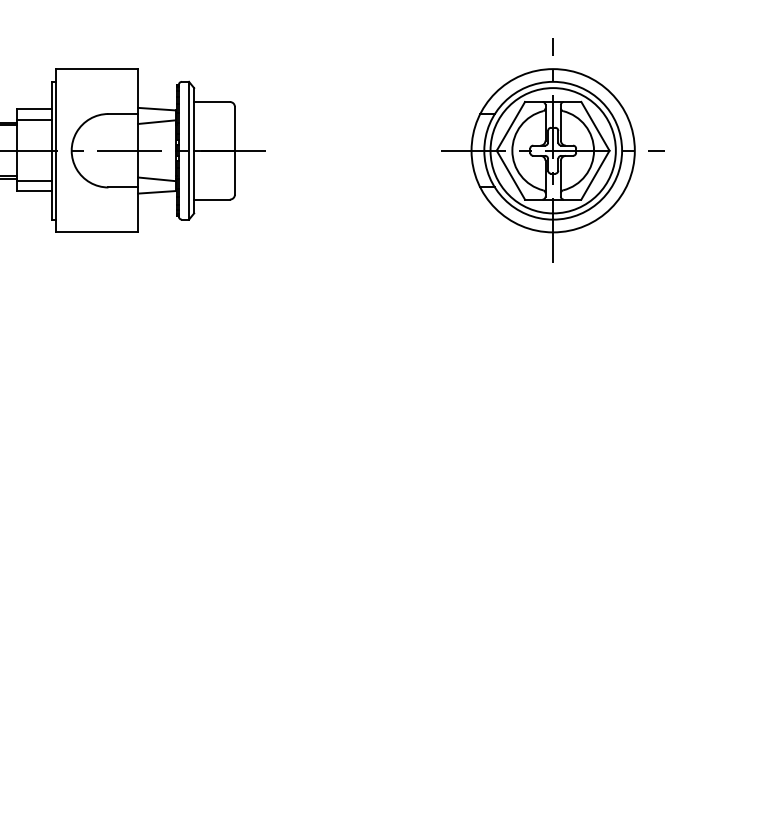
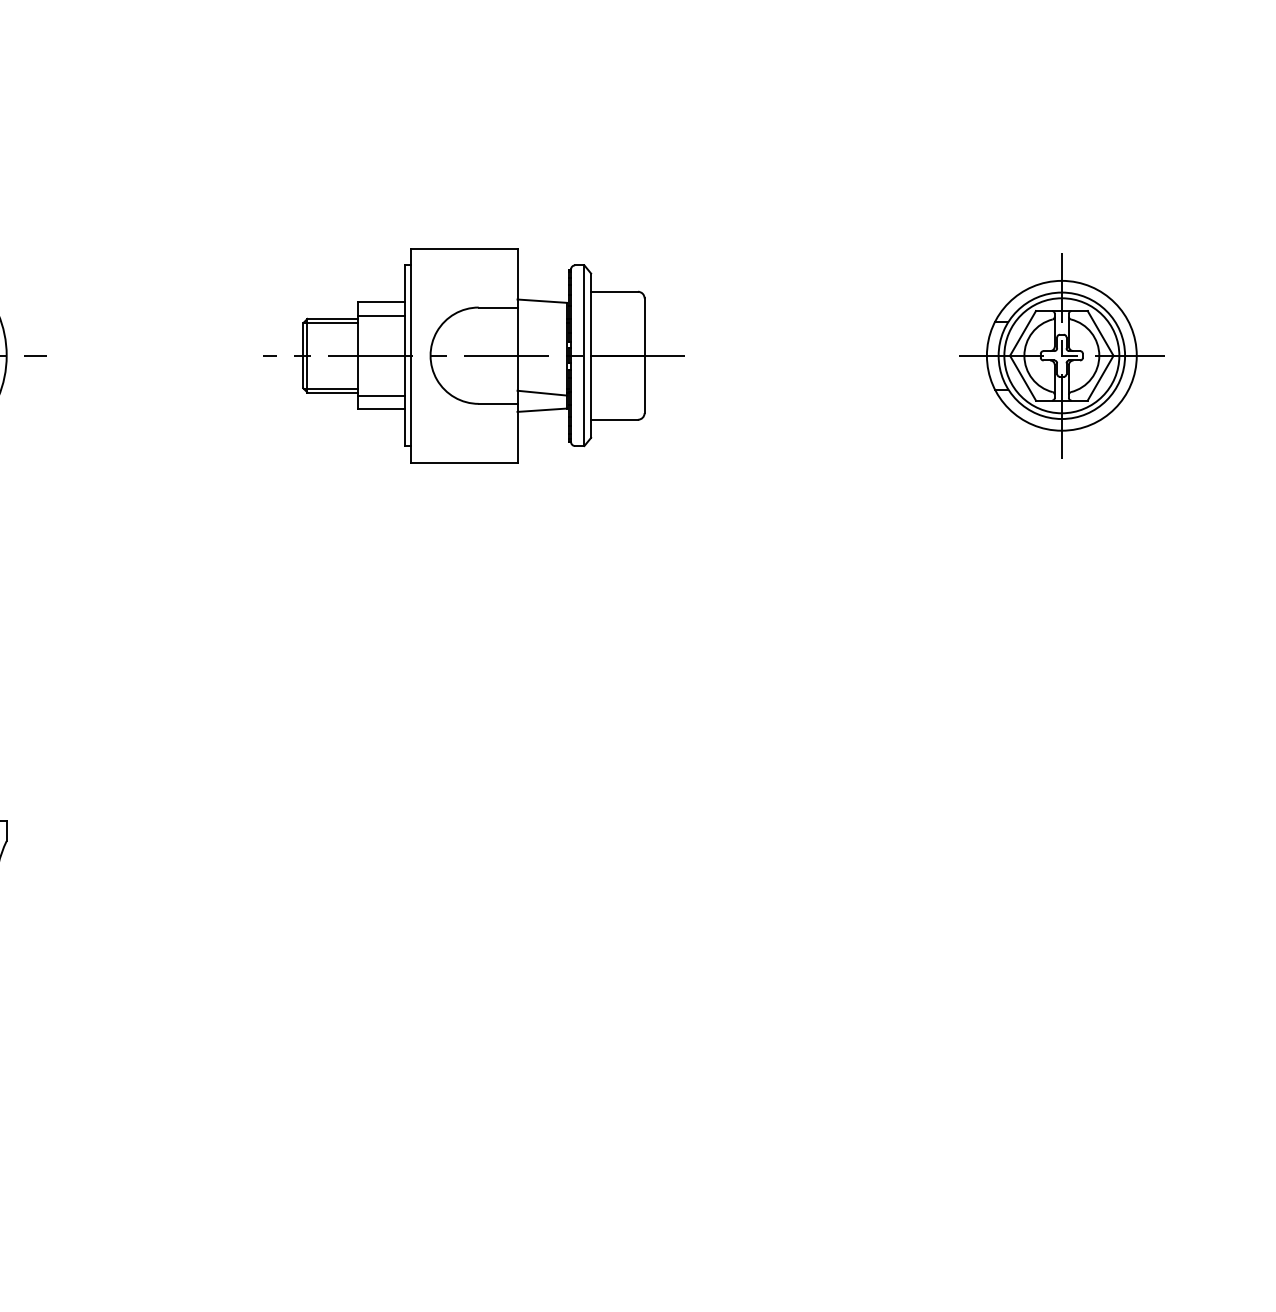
line: (157, 121) -> (542, 317), removed
part: (552, 150) -> (1061, 355), size x0.7

